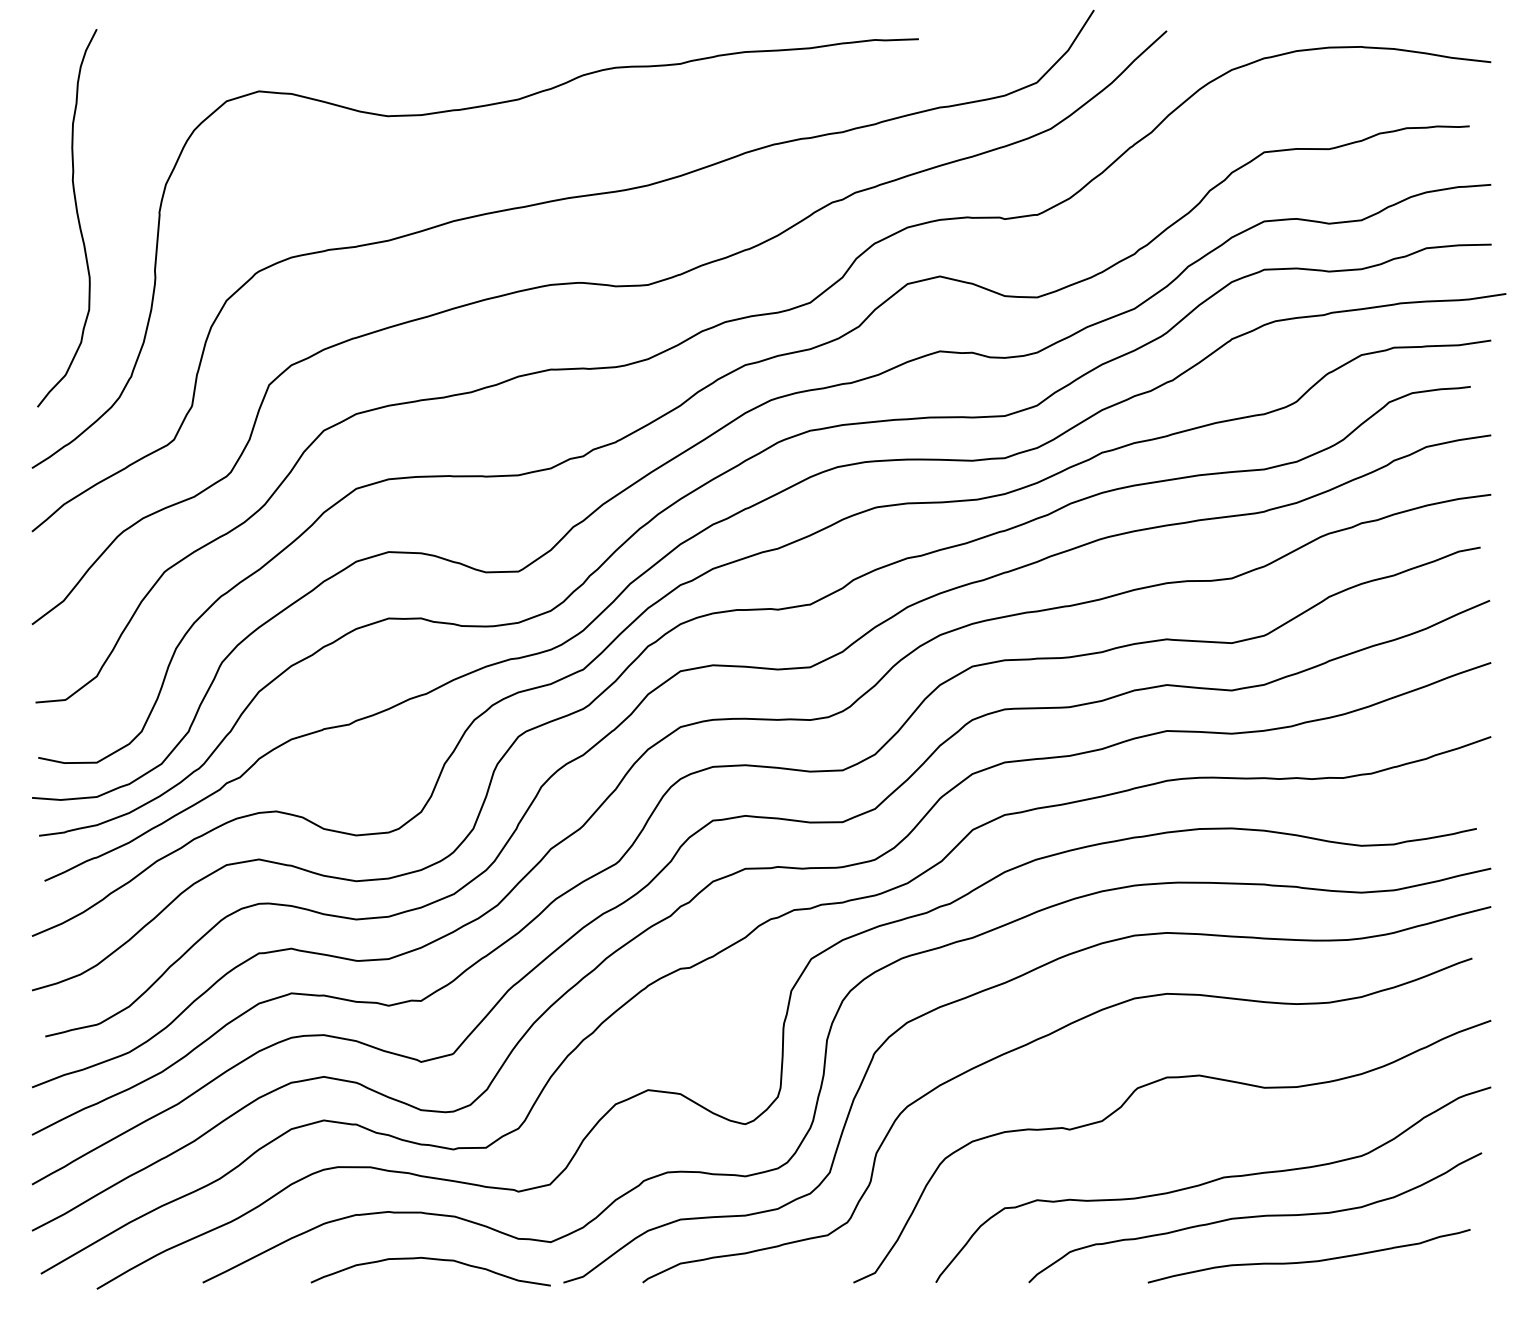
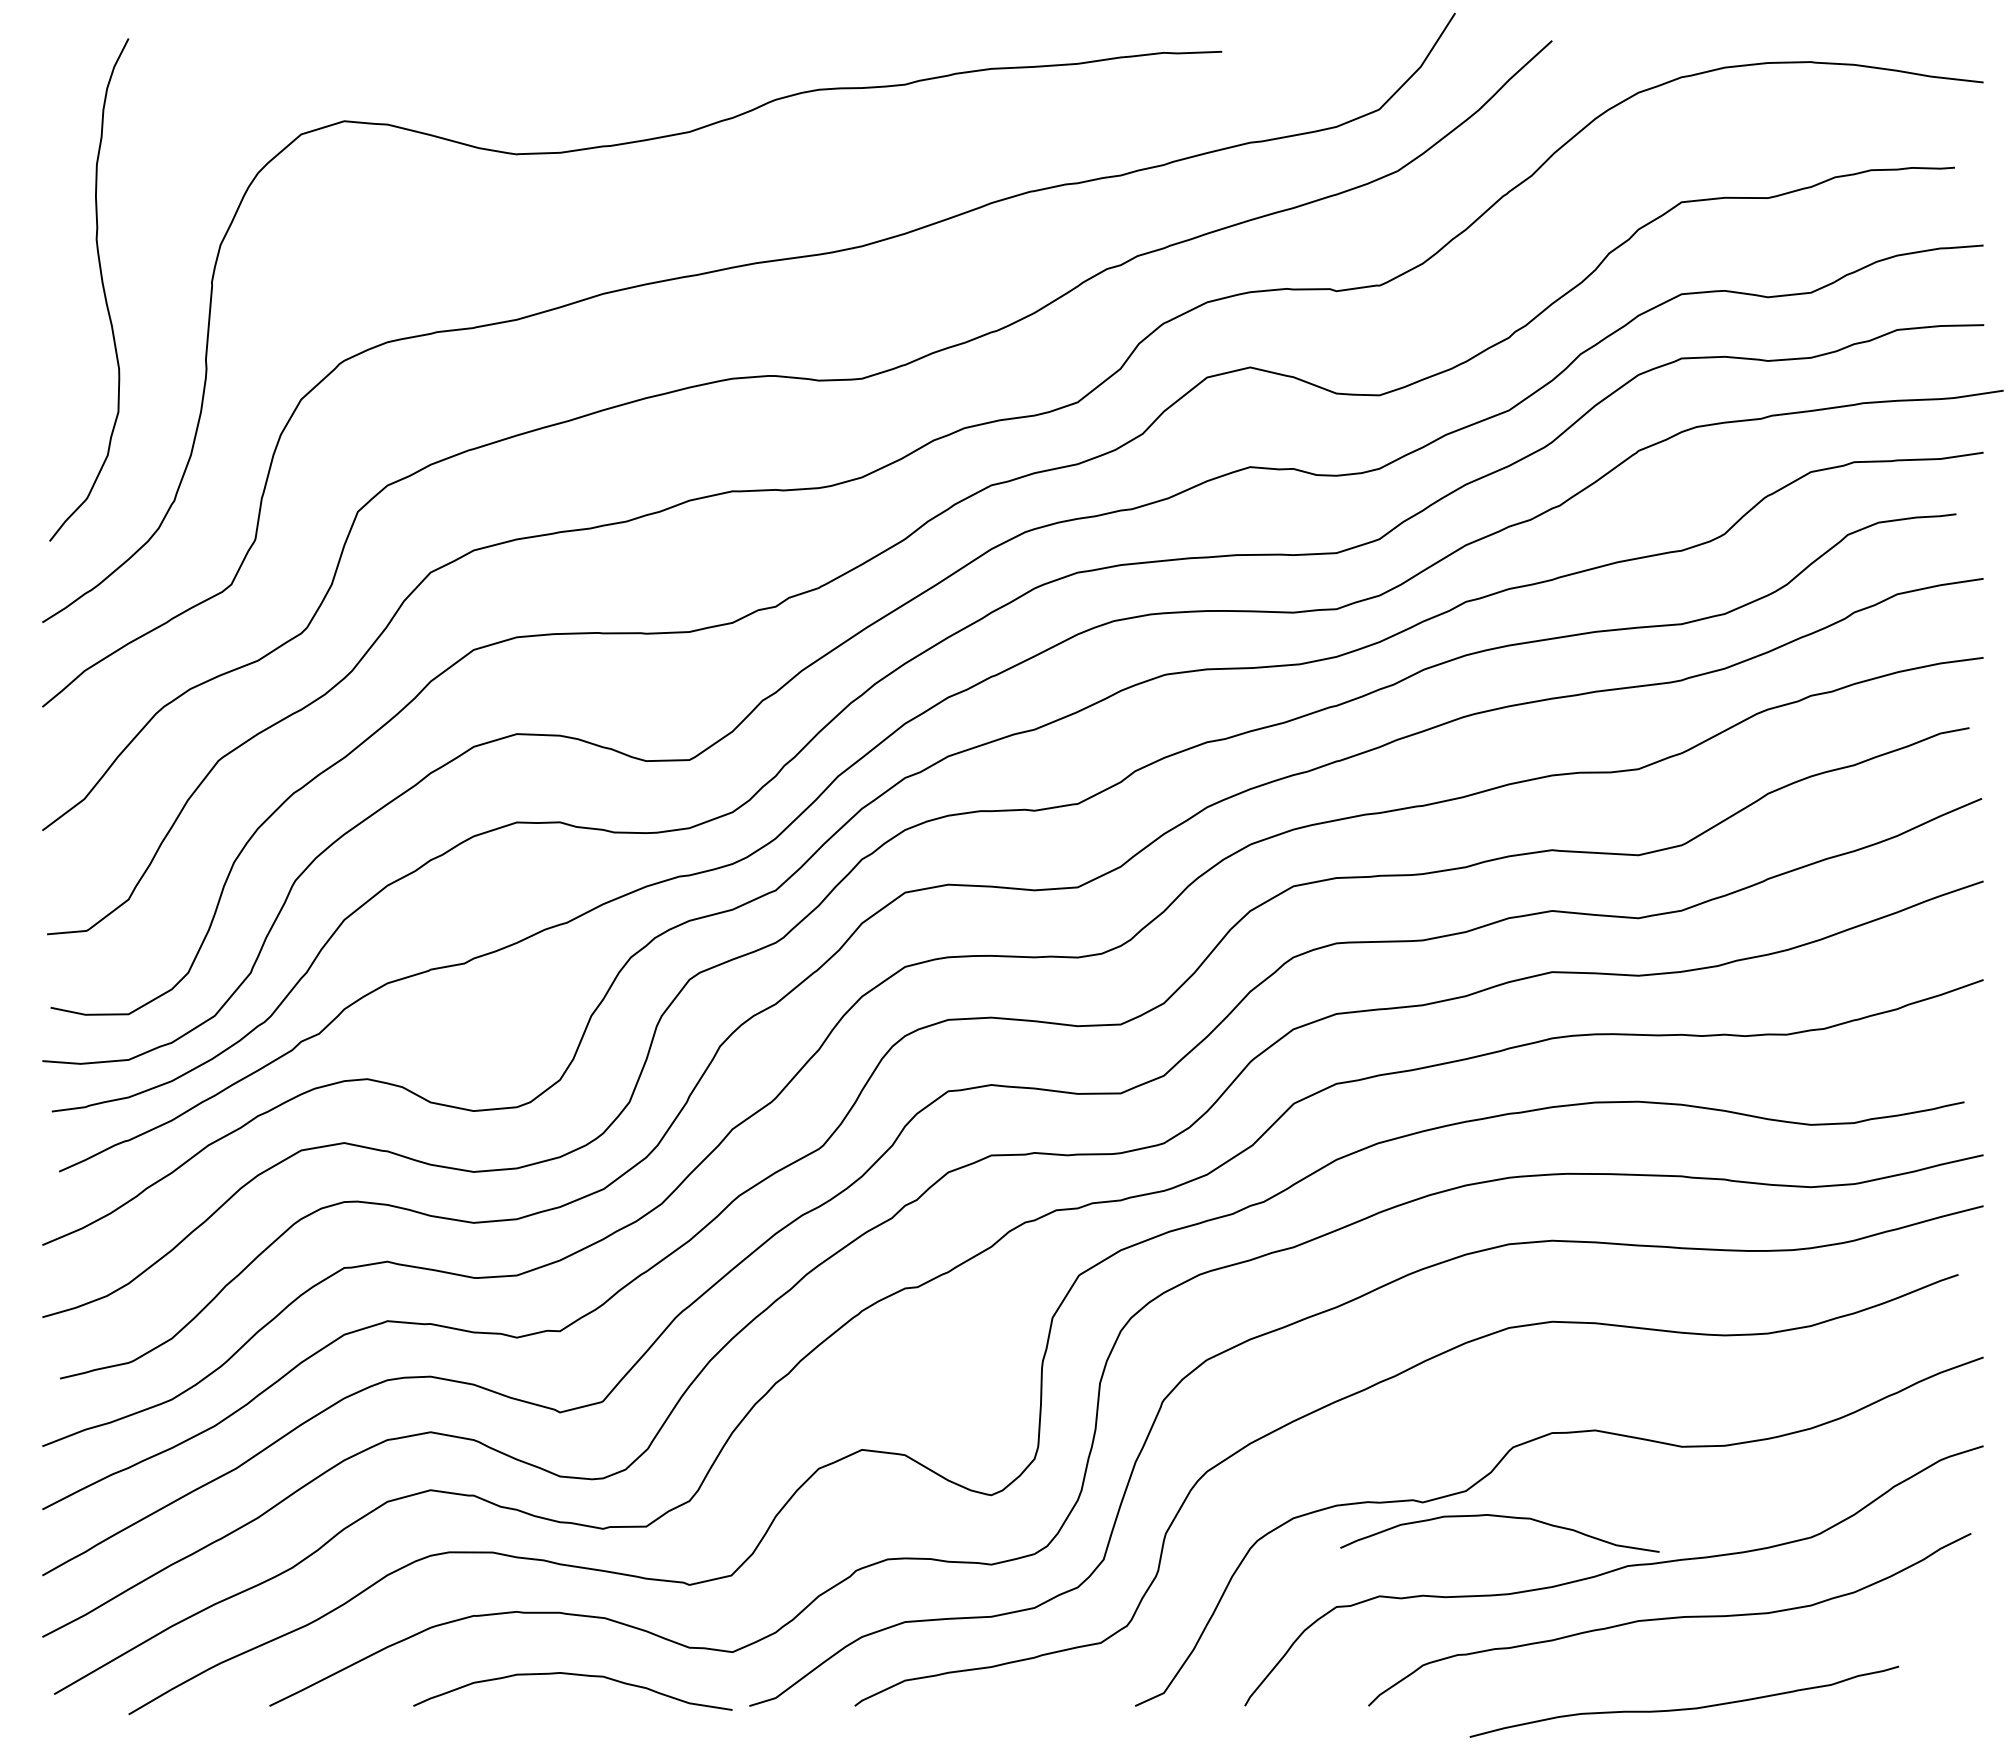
curve: (1127, 1140) -> (1499, 1517), added
curve: (1309, 1261) -> (1684, 1708), moved

